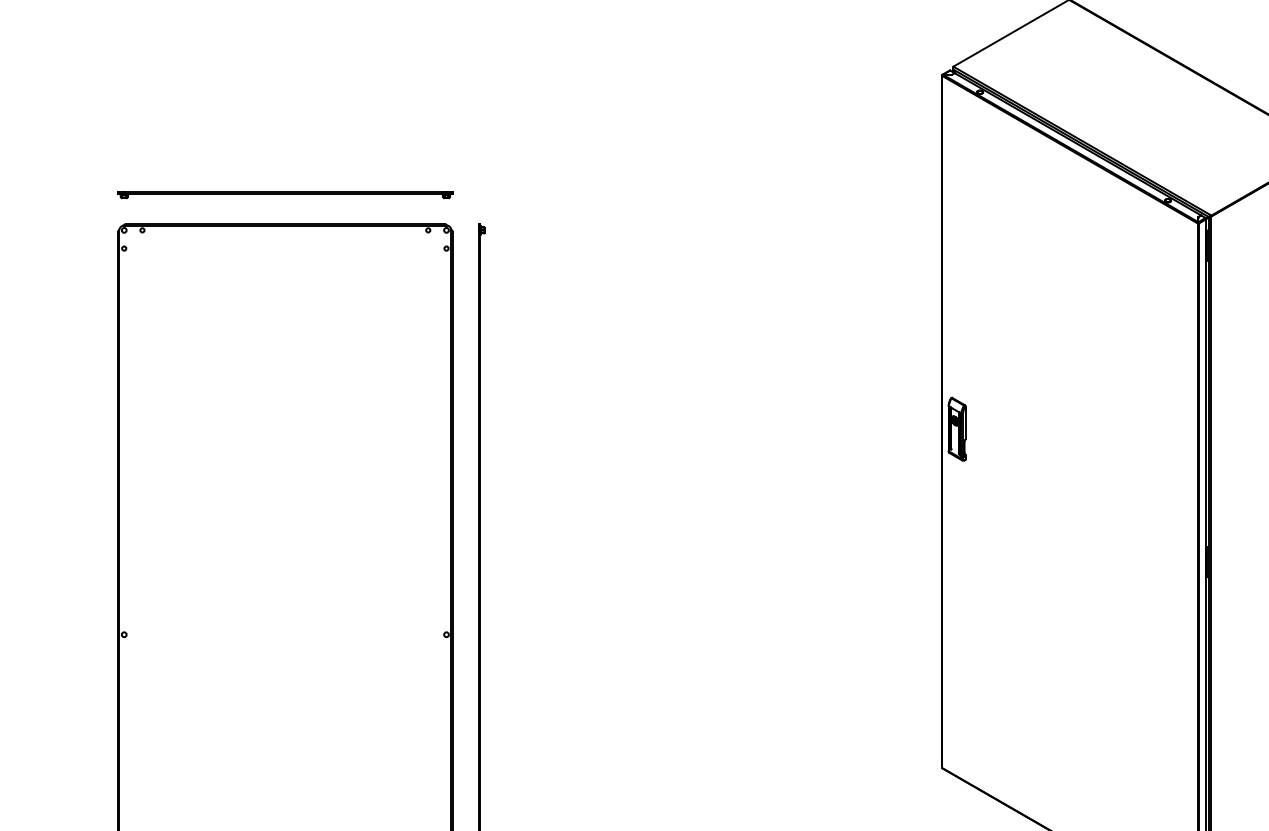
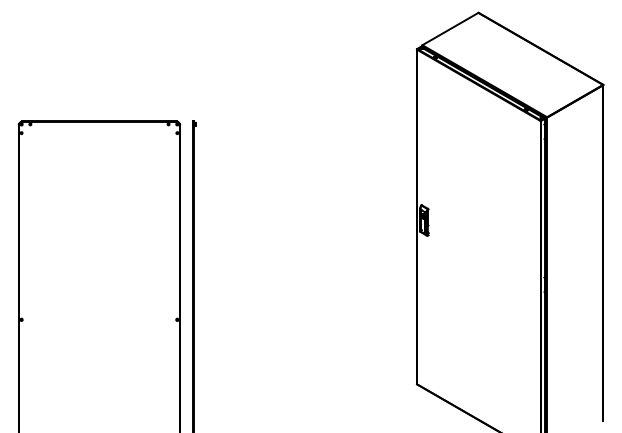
line: (285, 195) -> (99, 107), removed

